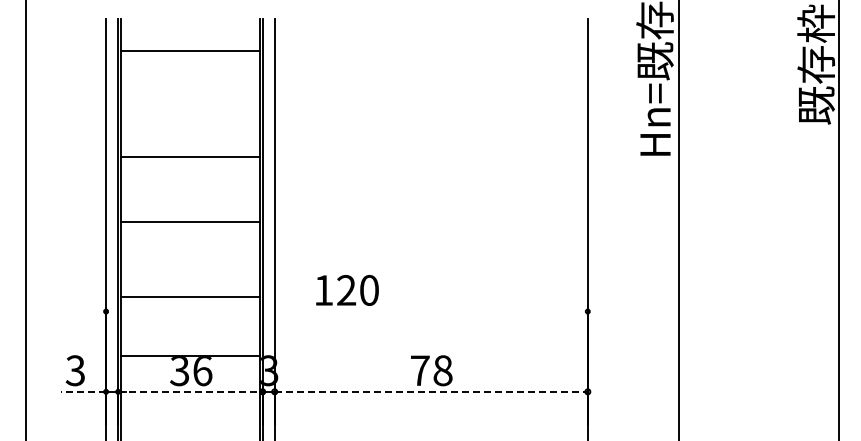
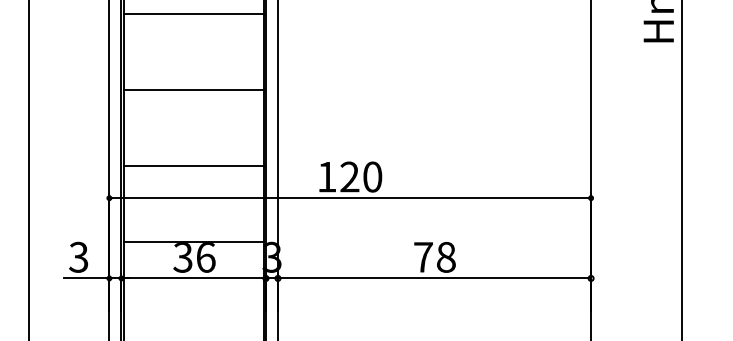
line: (190, 156) -> (193, 13), moved
line: (190, 222) -> (193, 90), moved
line: (190, 297) -> (193, 166), moved
line: (346, 311) -> (349, 198), added
line: (83, 391) -> (86, 278), dashed -> solid
line: (190, 391) -> (193, 278), dashed -> solid
line: (431, 391) -> (434, 278), dashed -> solid

